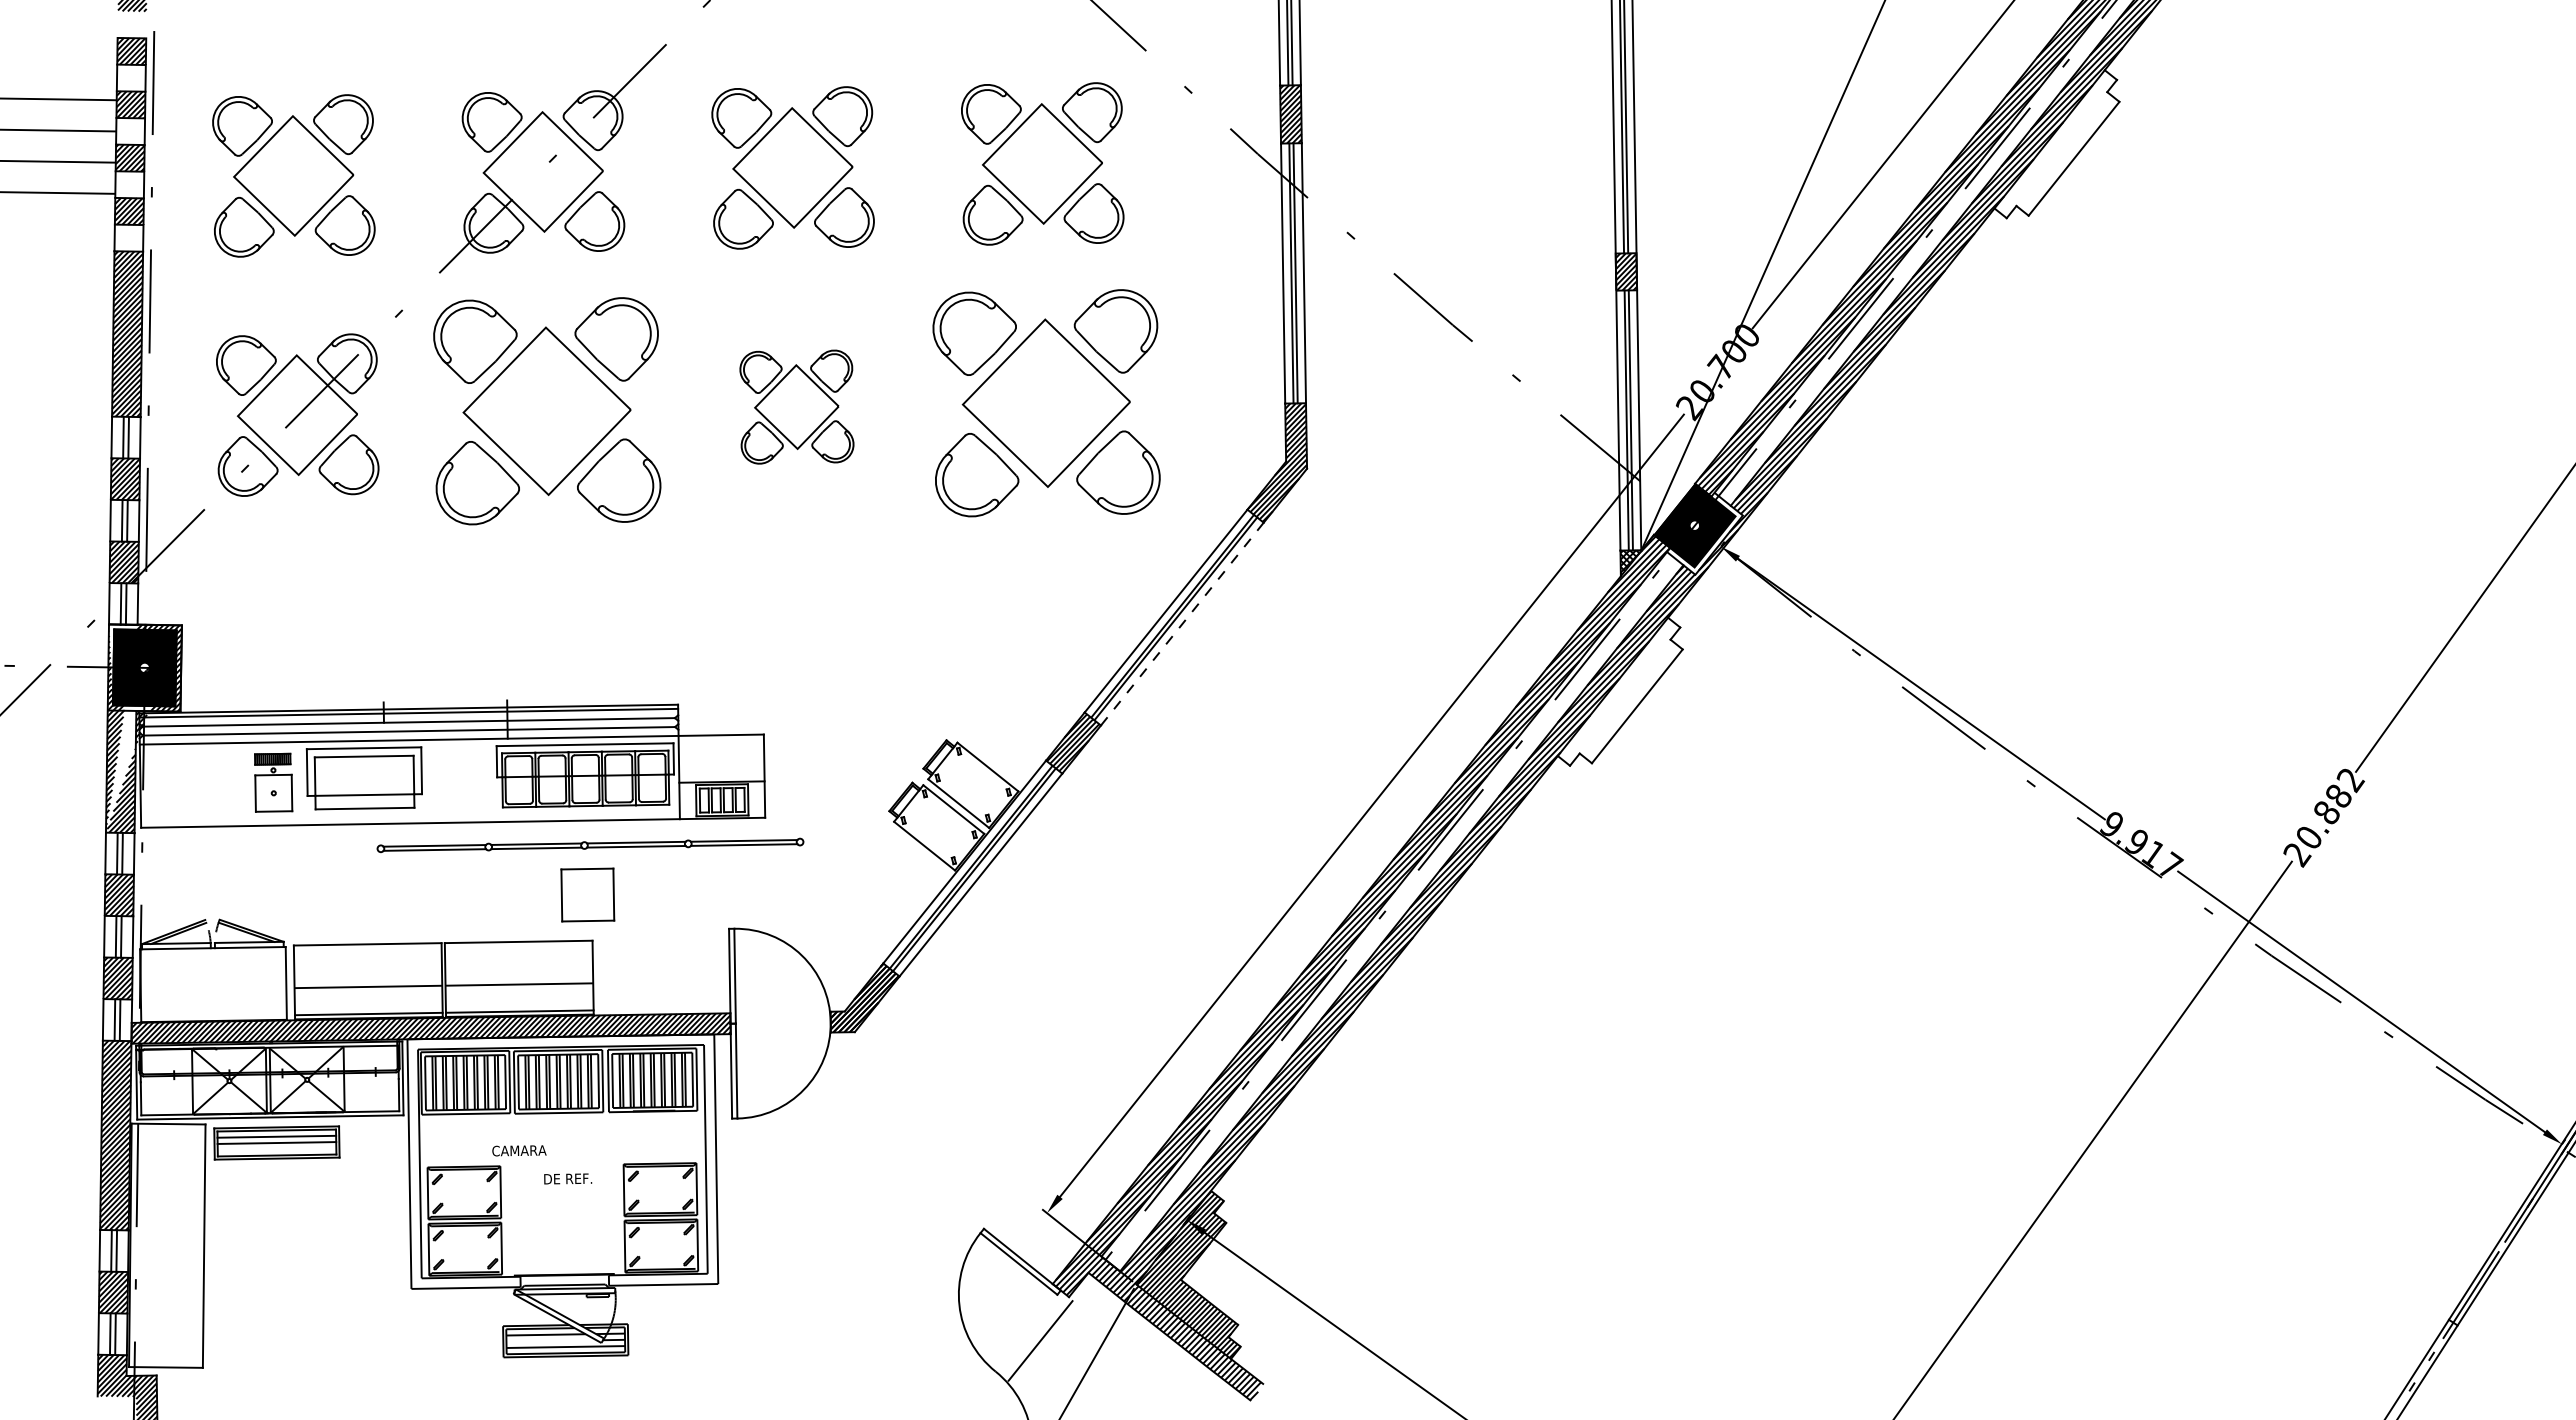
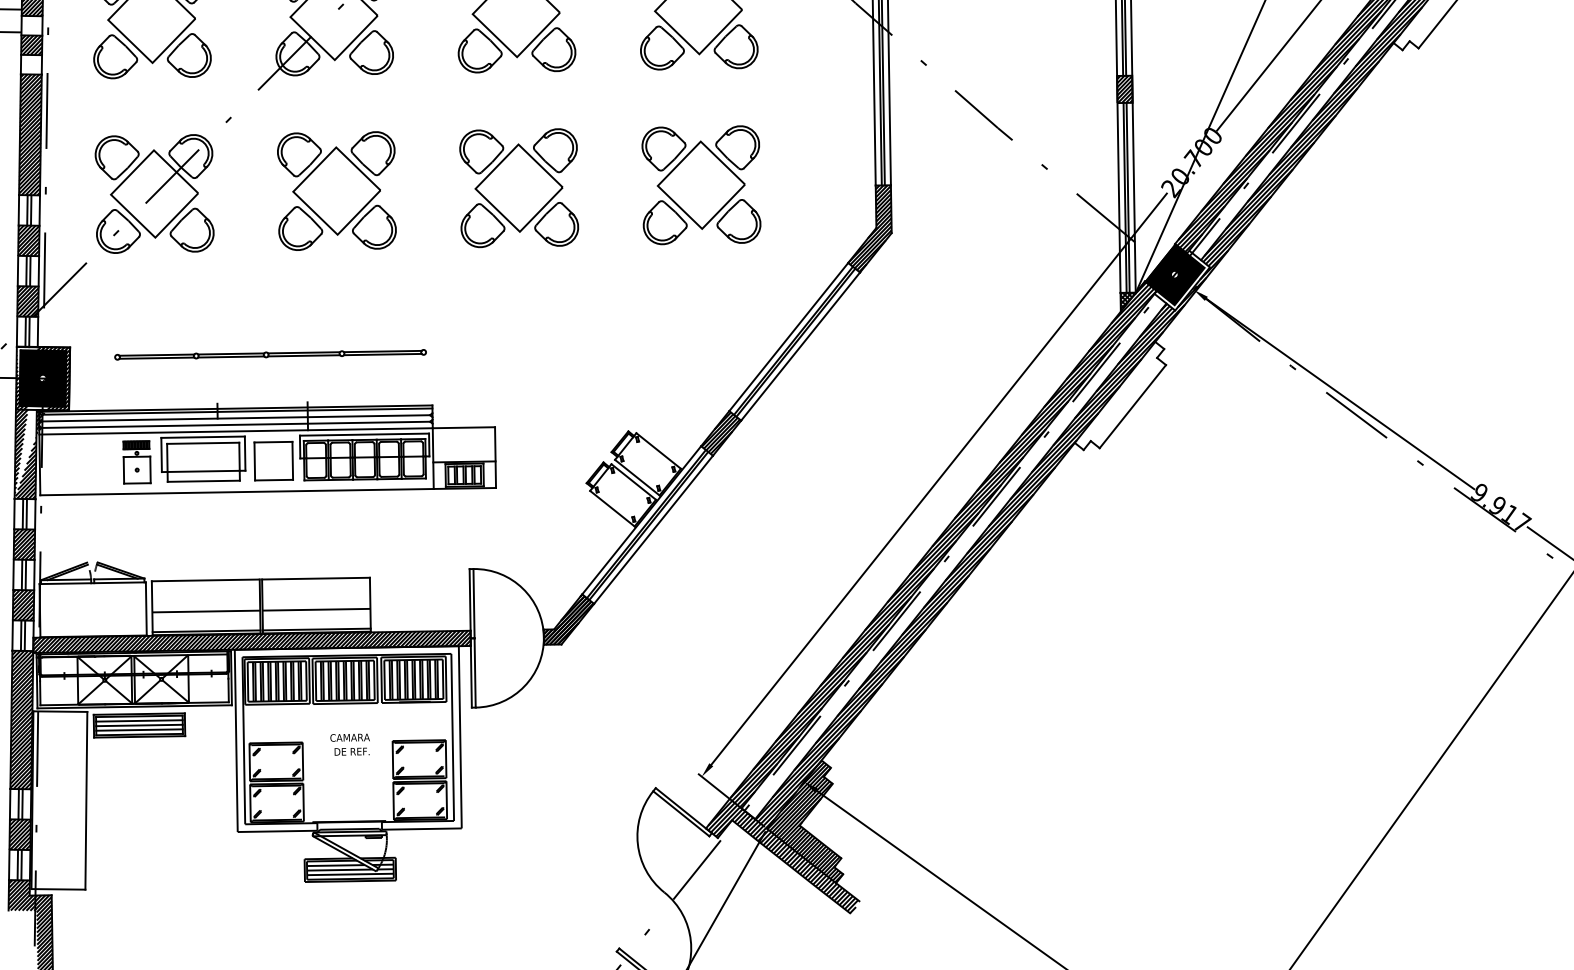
part: (1046, 402) -> (701, 184), size x0.71
part: (796, 406) -> (518, 187), size x1.43
part: (547, 410) -> (337, 190), size x0.71
line: (1182, 624) -> (800, 346), dashed -> solid
part: (590, 844) -> (270, 354), moved
part: (587, 894) -> (273, 460), moved
line: (276, 1149) -> (139, 730), added
text: (519, 1150) -> (350, 737), moved
line: (551, 1340) -> (339, 869), added

